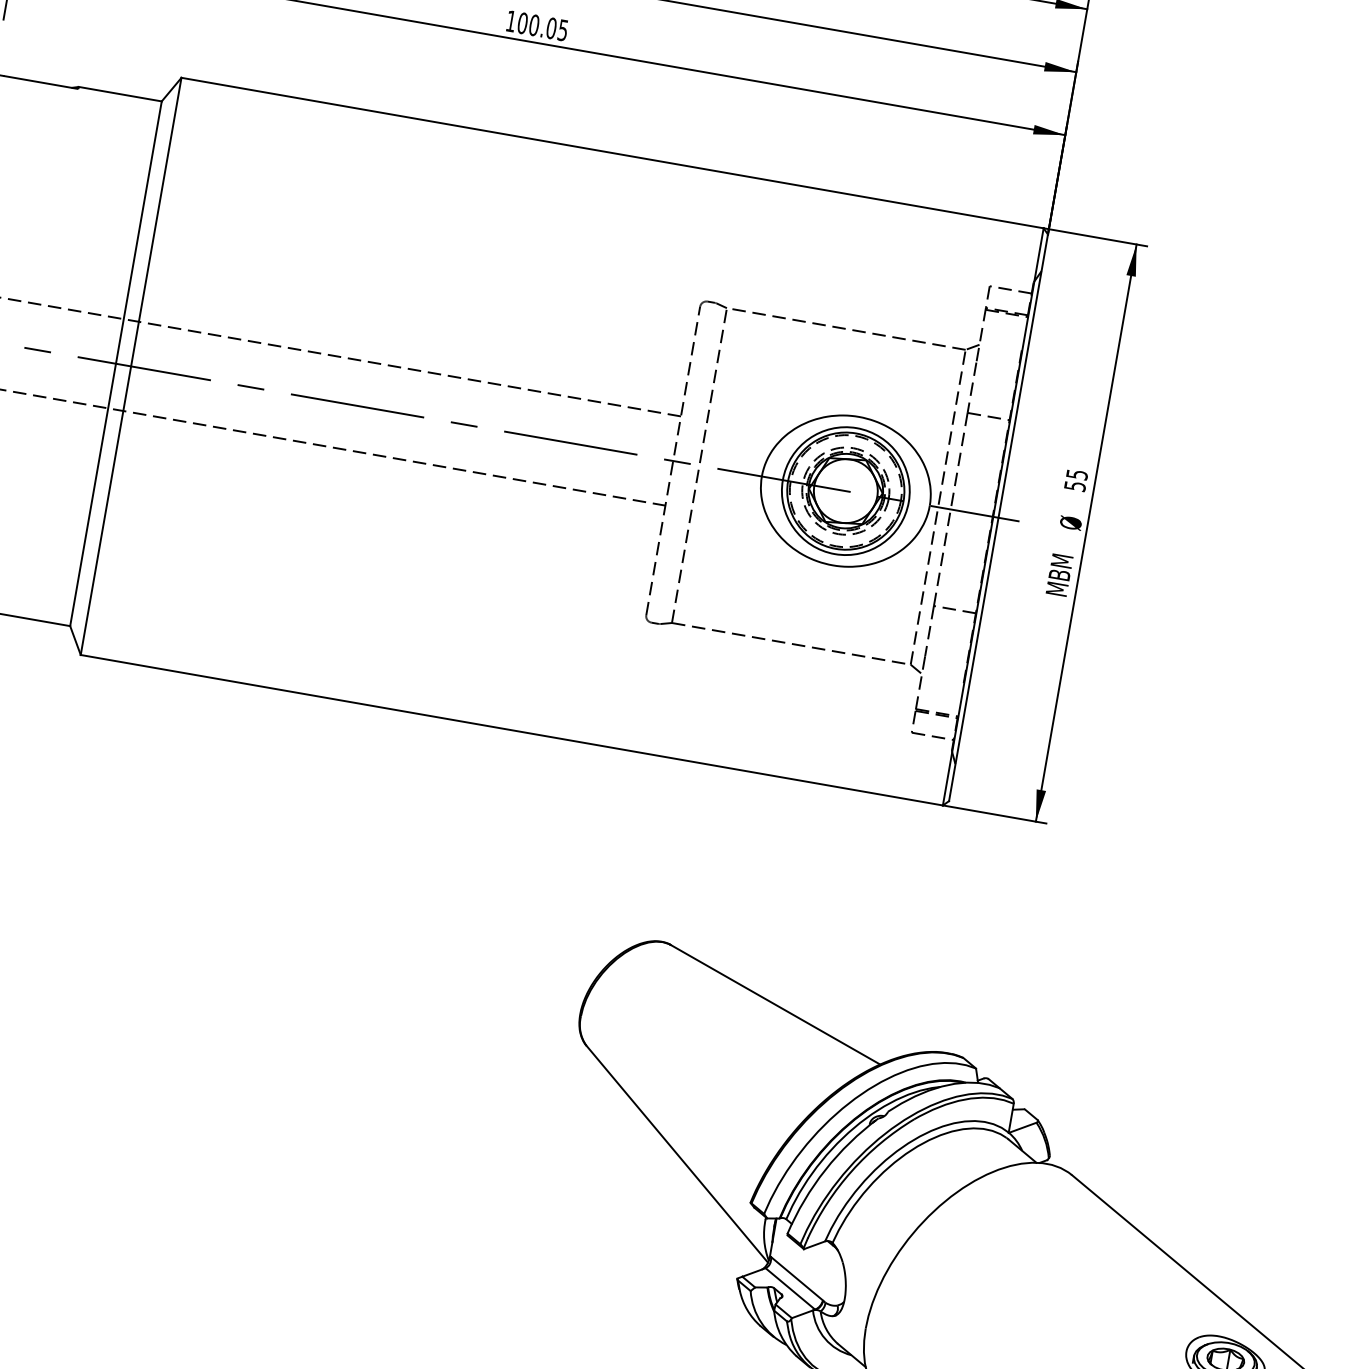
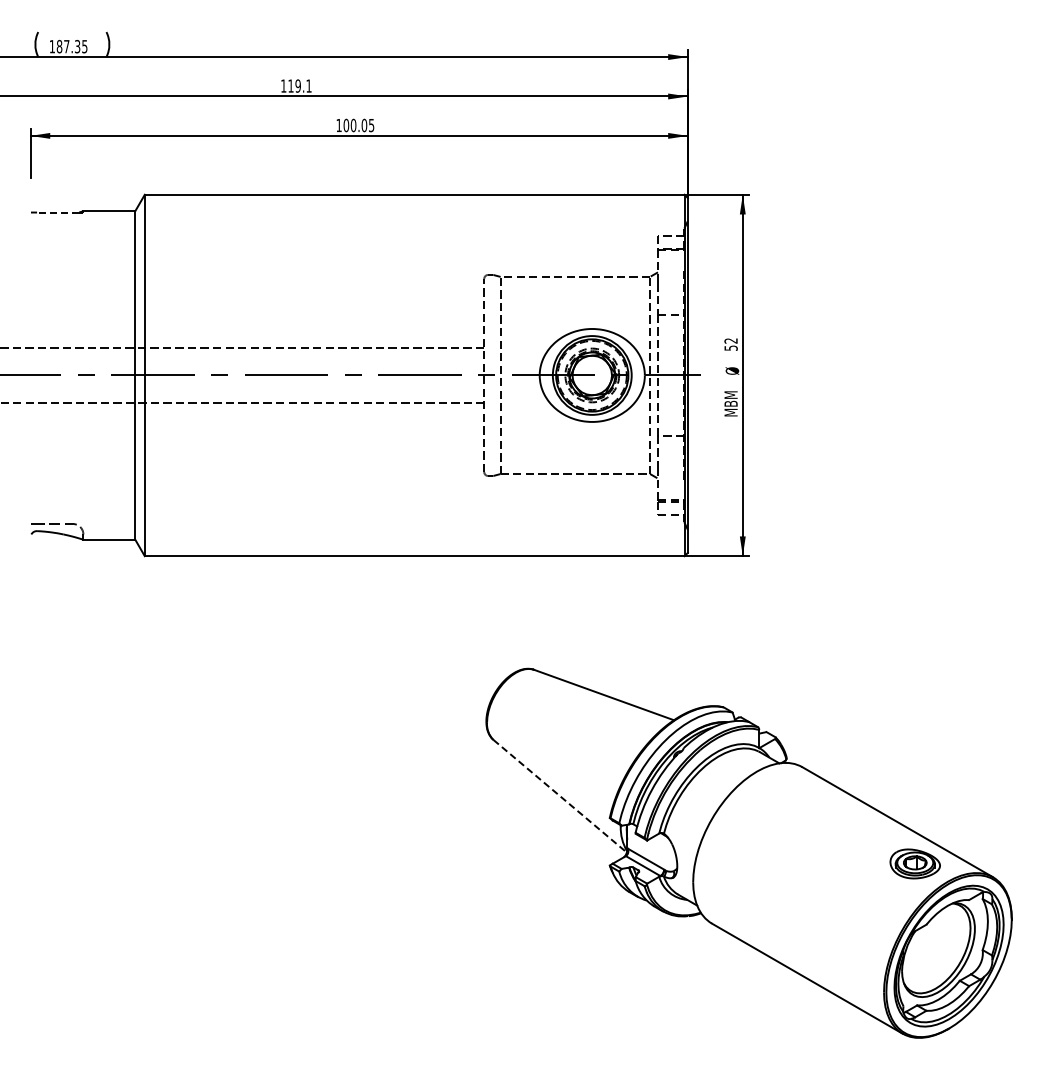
line: (37, 81) -> (57, 212), solid -> dashed
text: (1076, 473) -> (730, 340), 55 -> 52
line: (677, 1154) -> (560, 796), solid -> dashed

